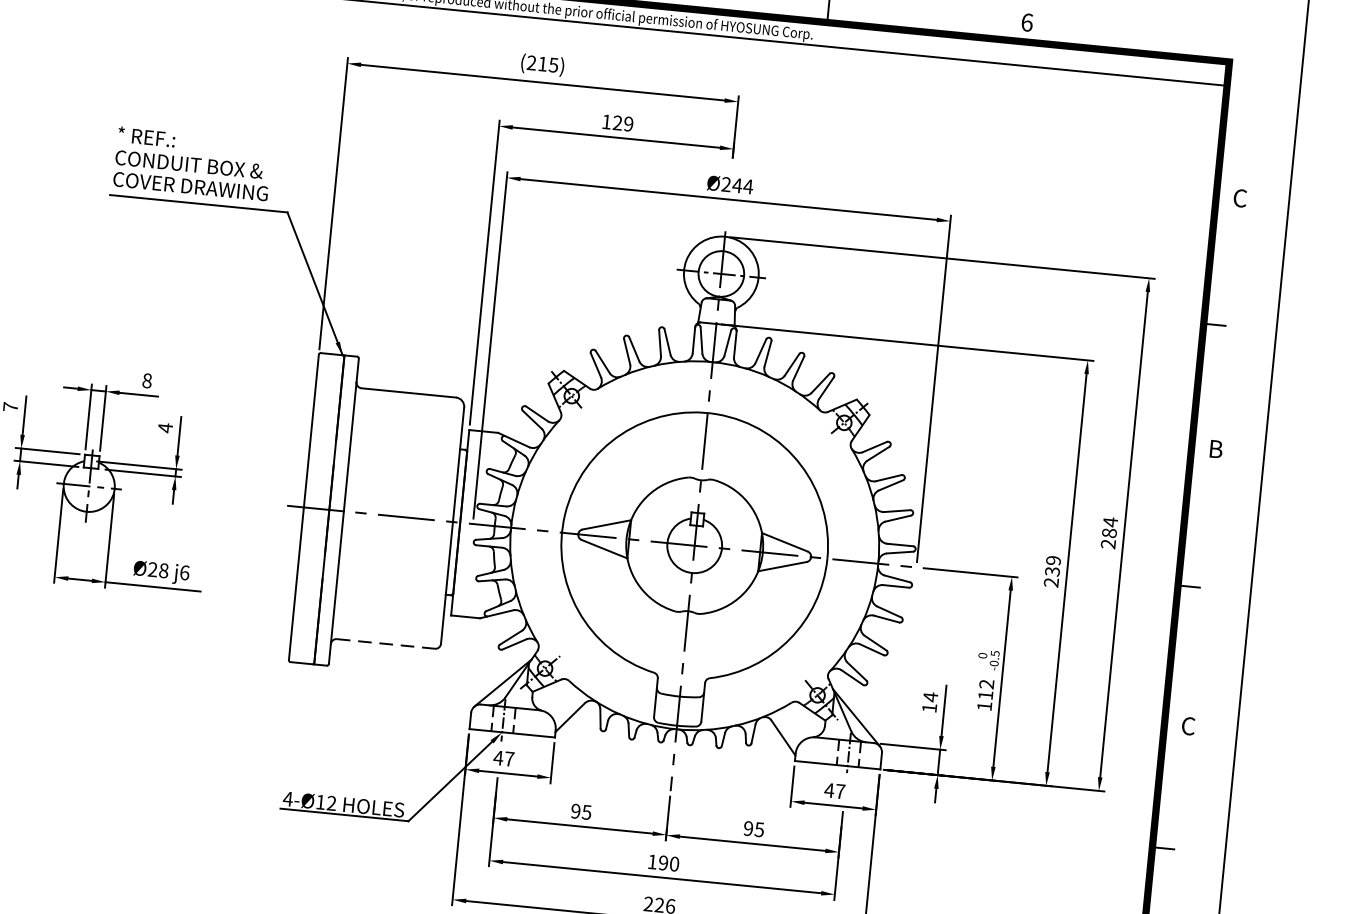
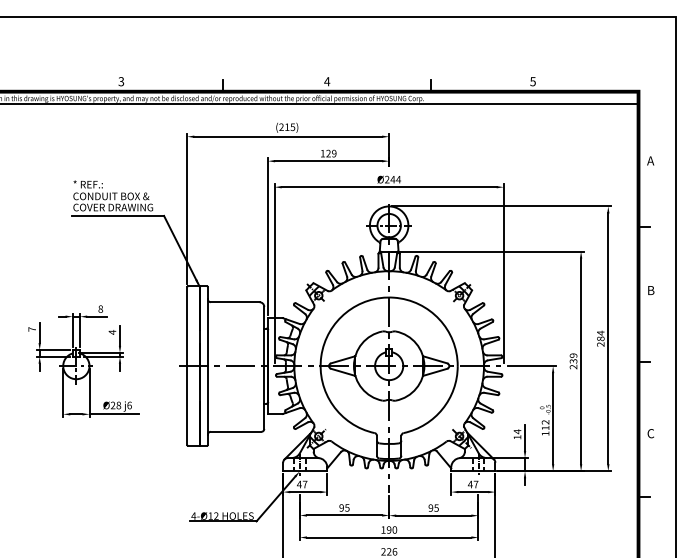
text: (1026, 22) -> (532, 81), 6 -> 5
text: (1239, 197) -> (650, 160), C -> A
line: (386, 643) -> (236, 431), dashed -> solid

